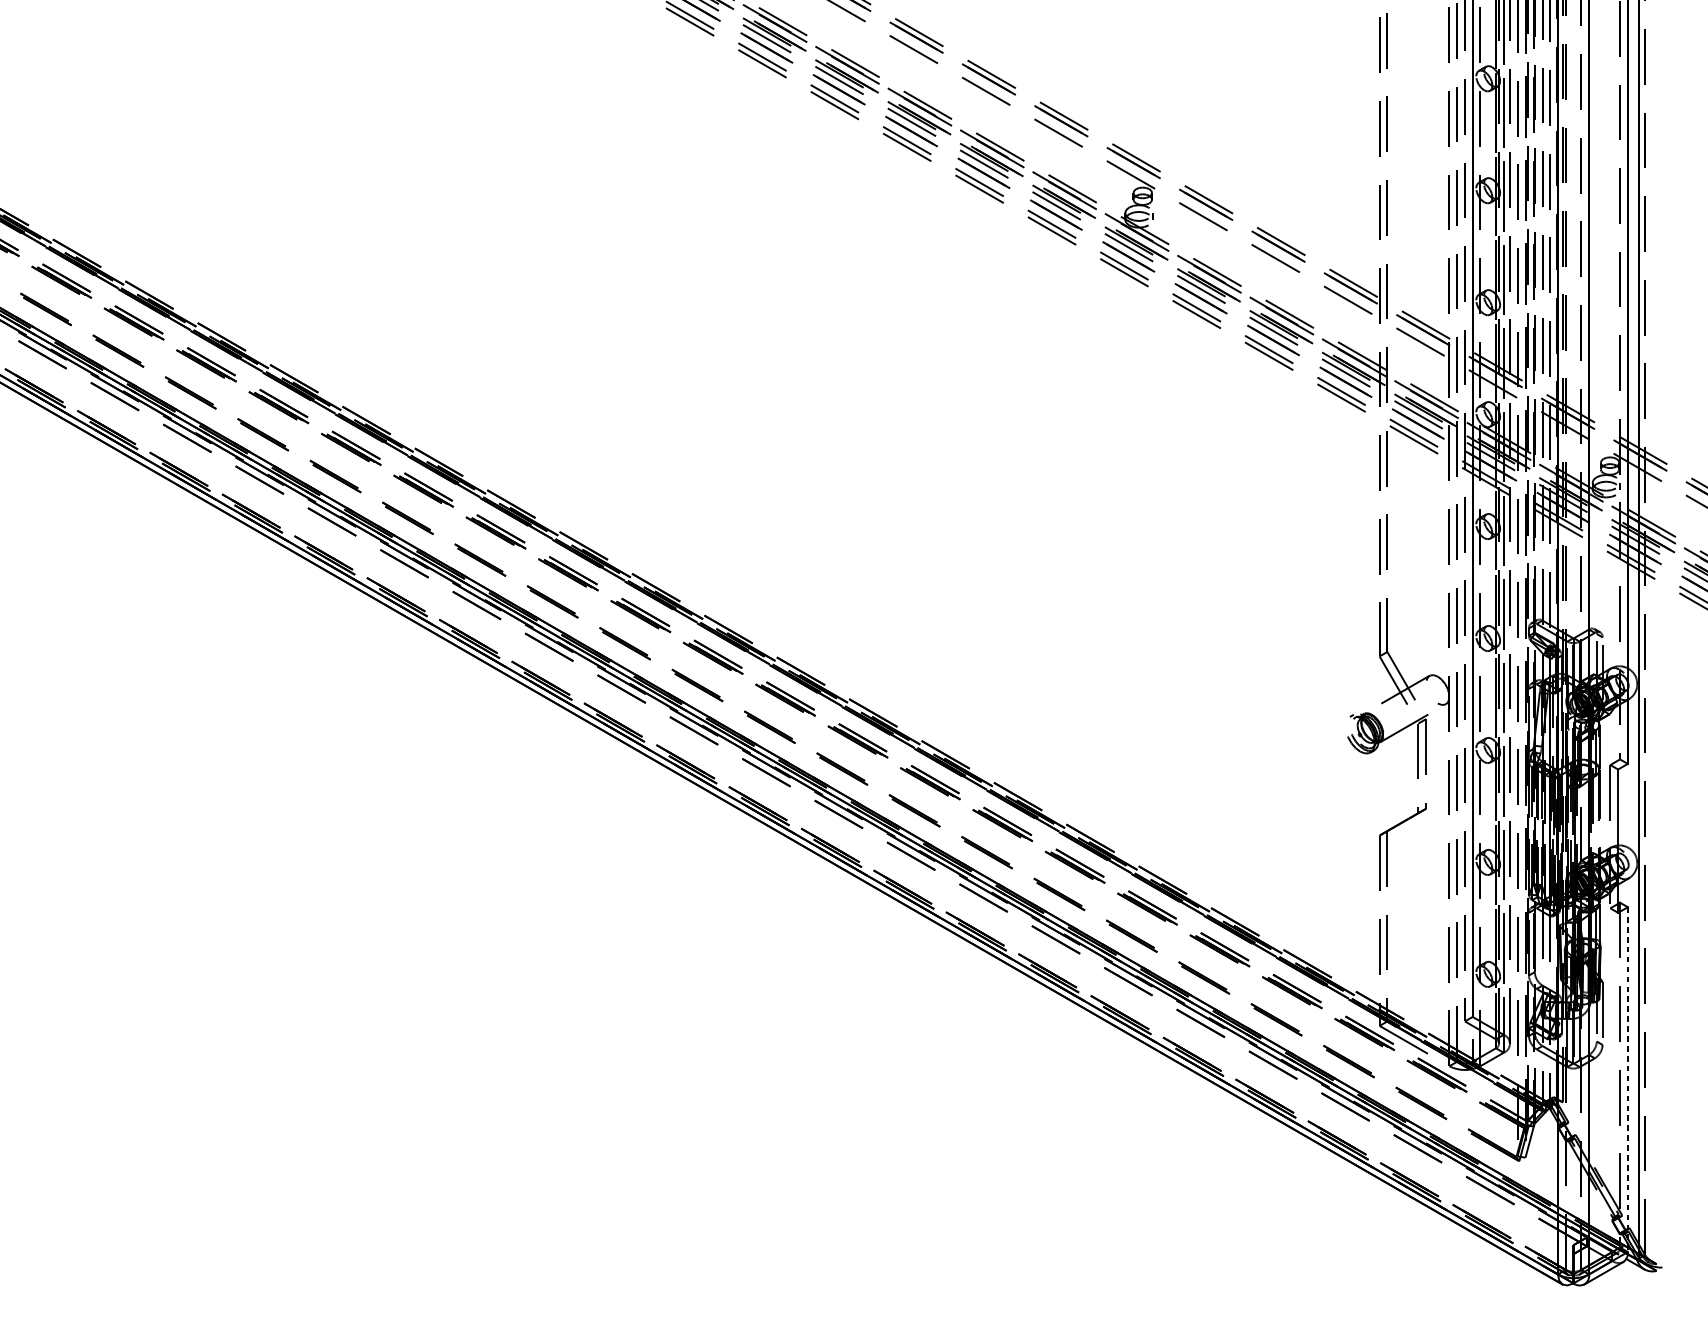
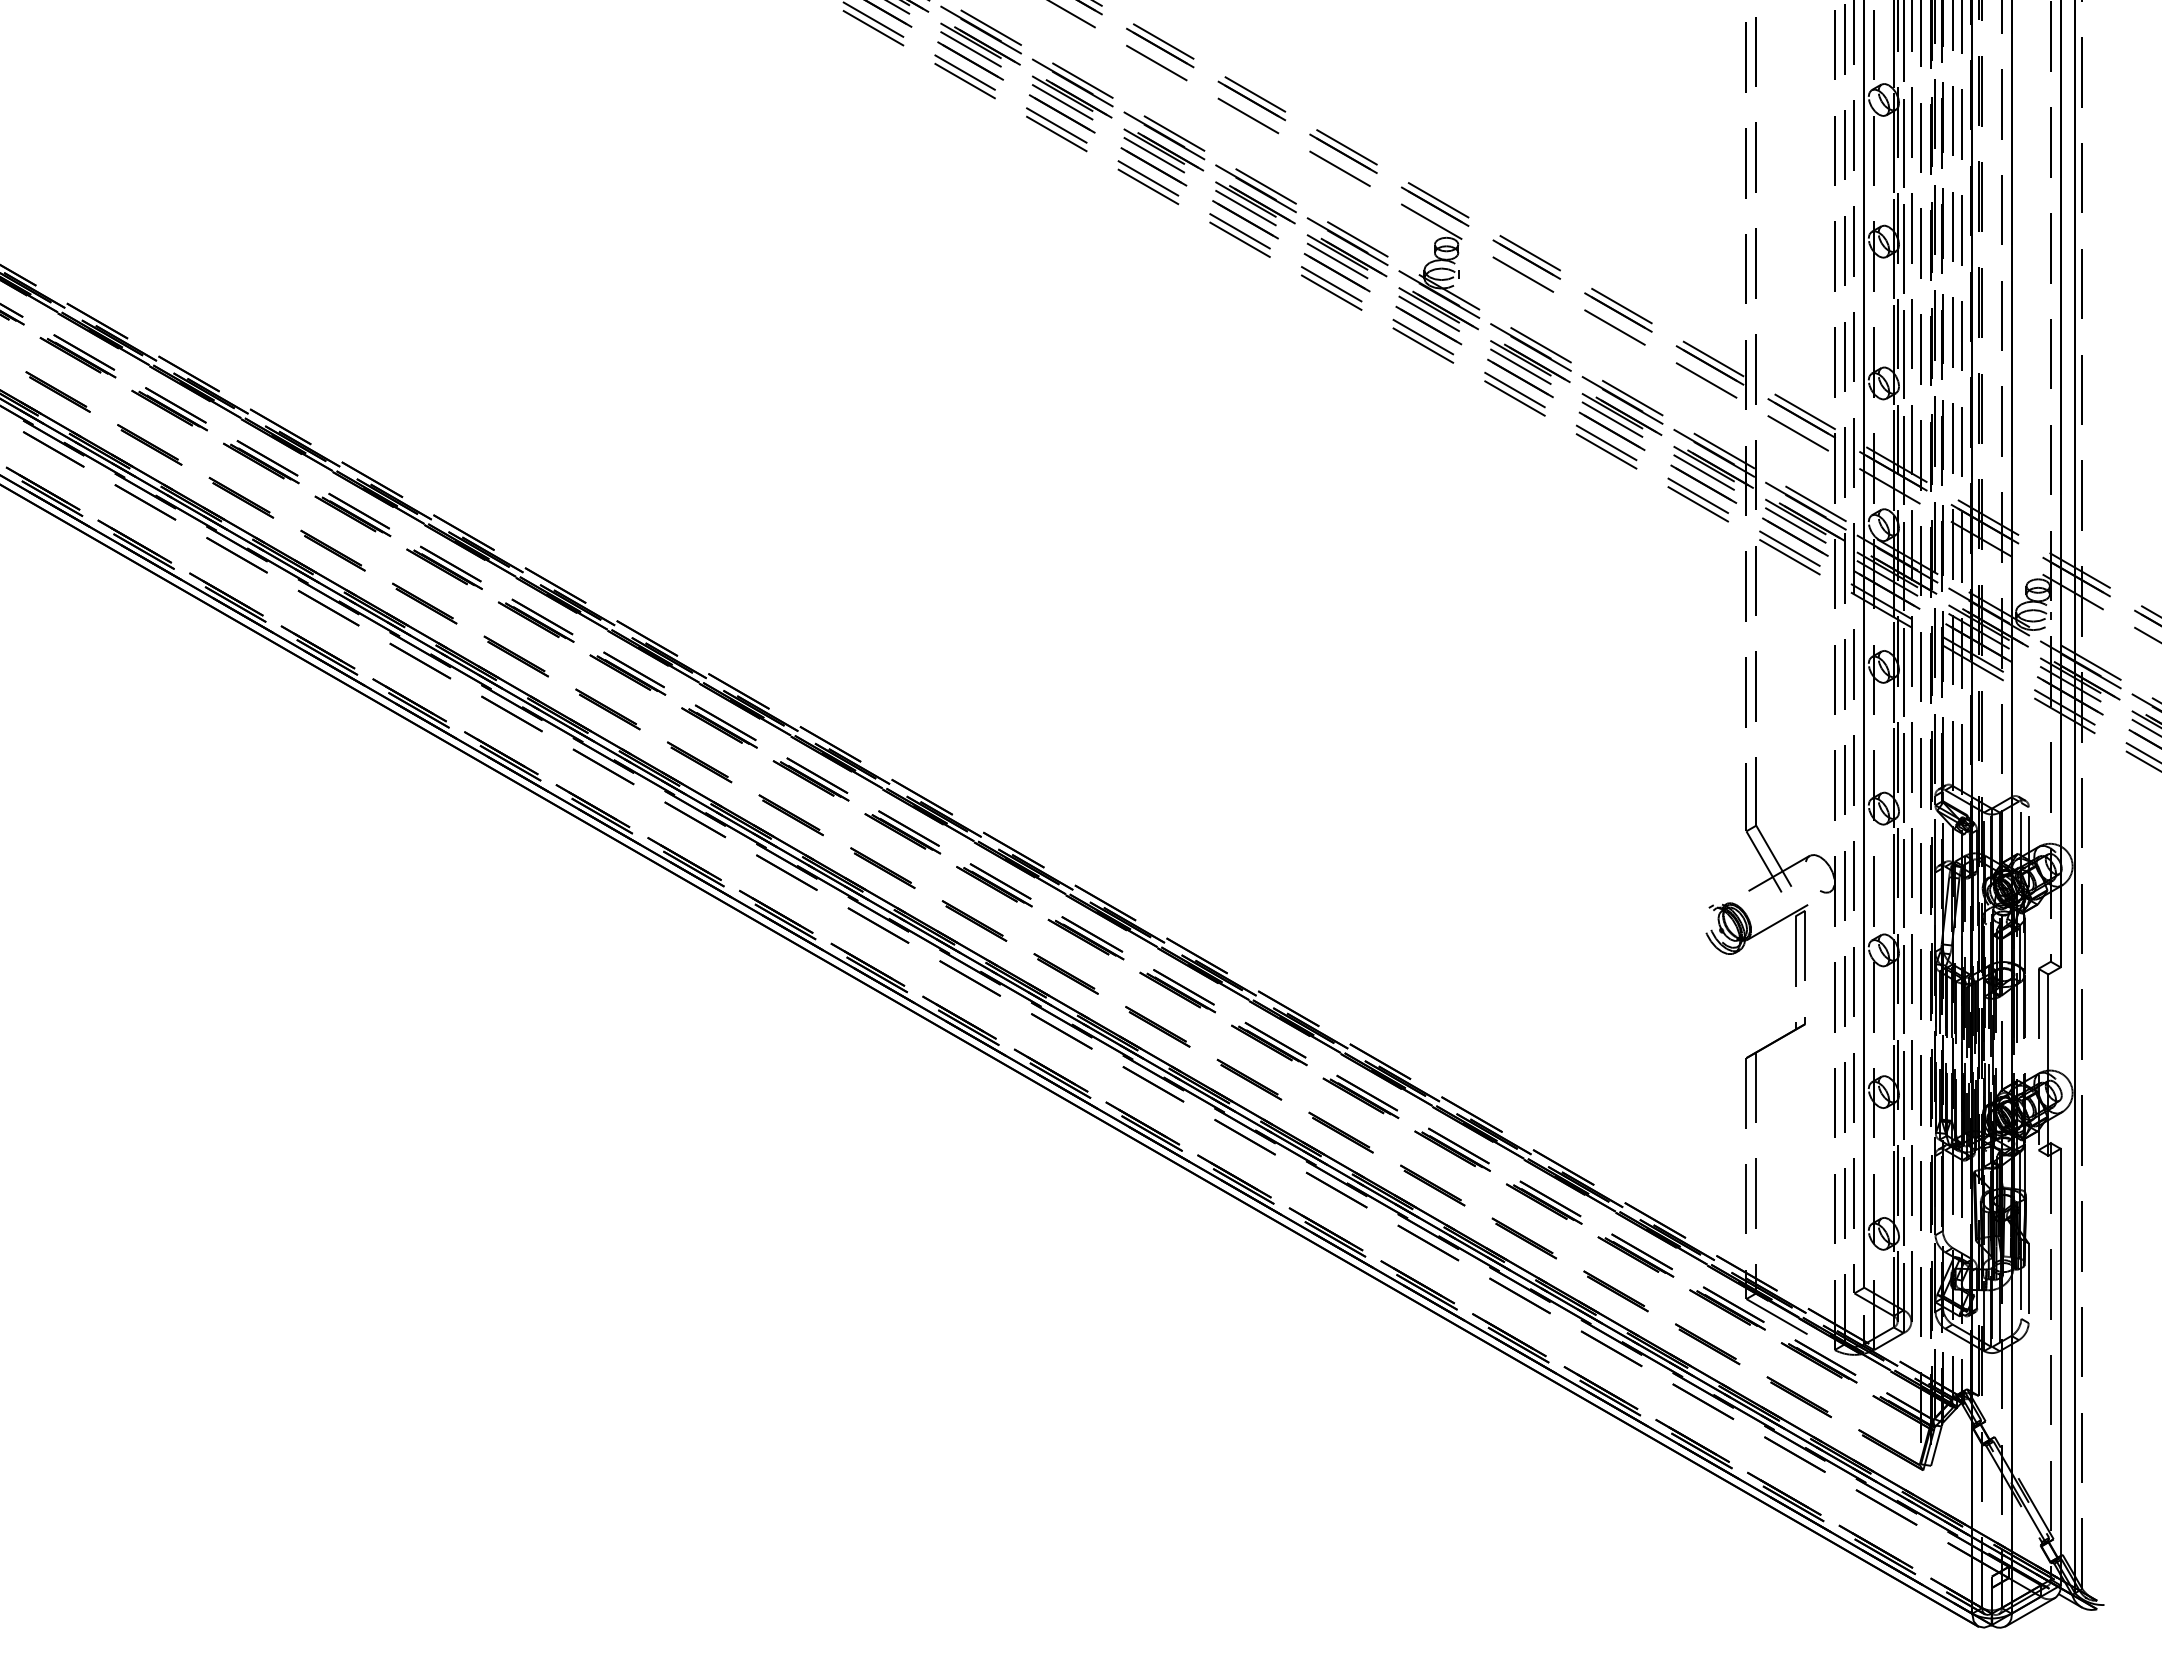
line: (1627, 1079) -> (2060, 1367), dashed -> solid

